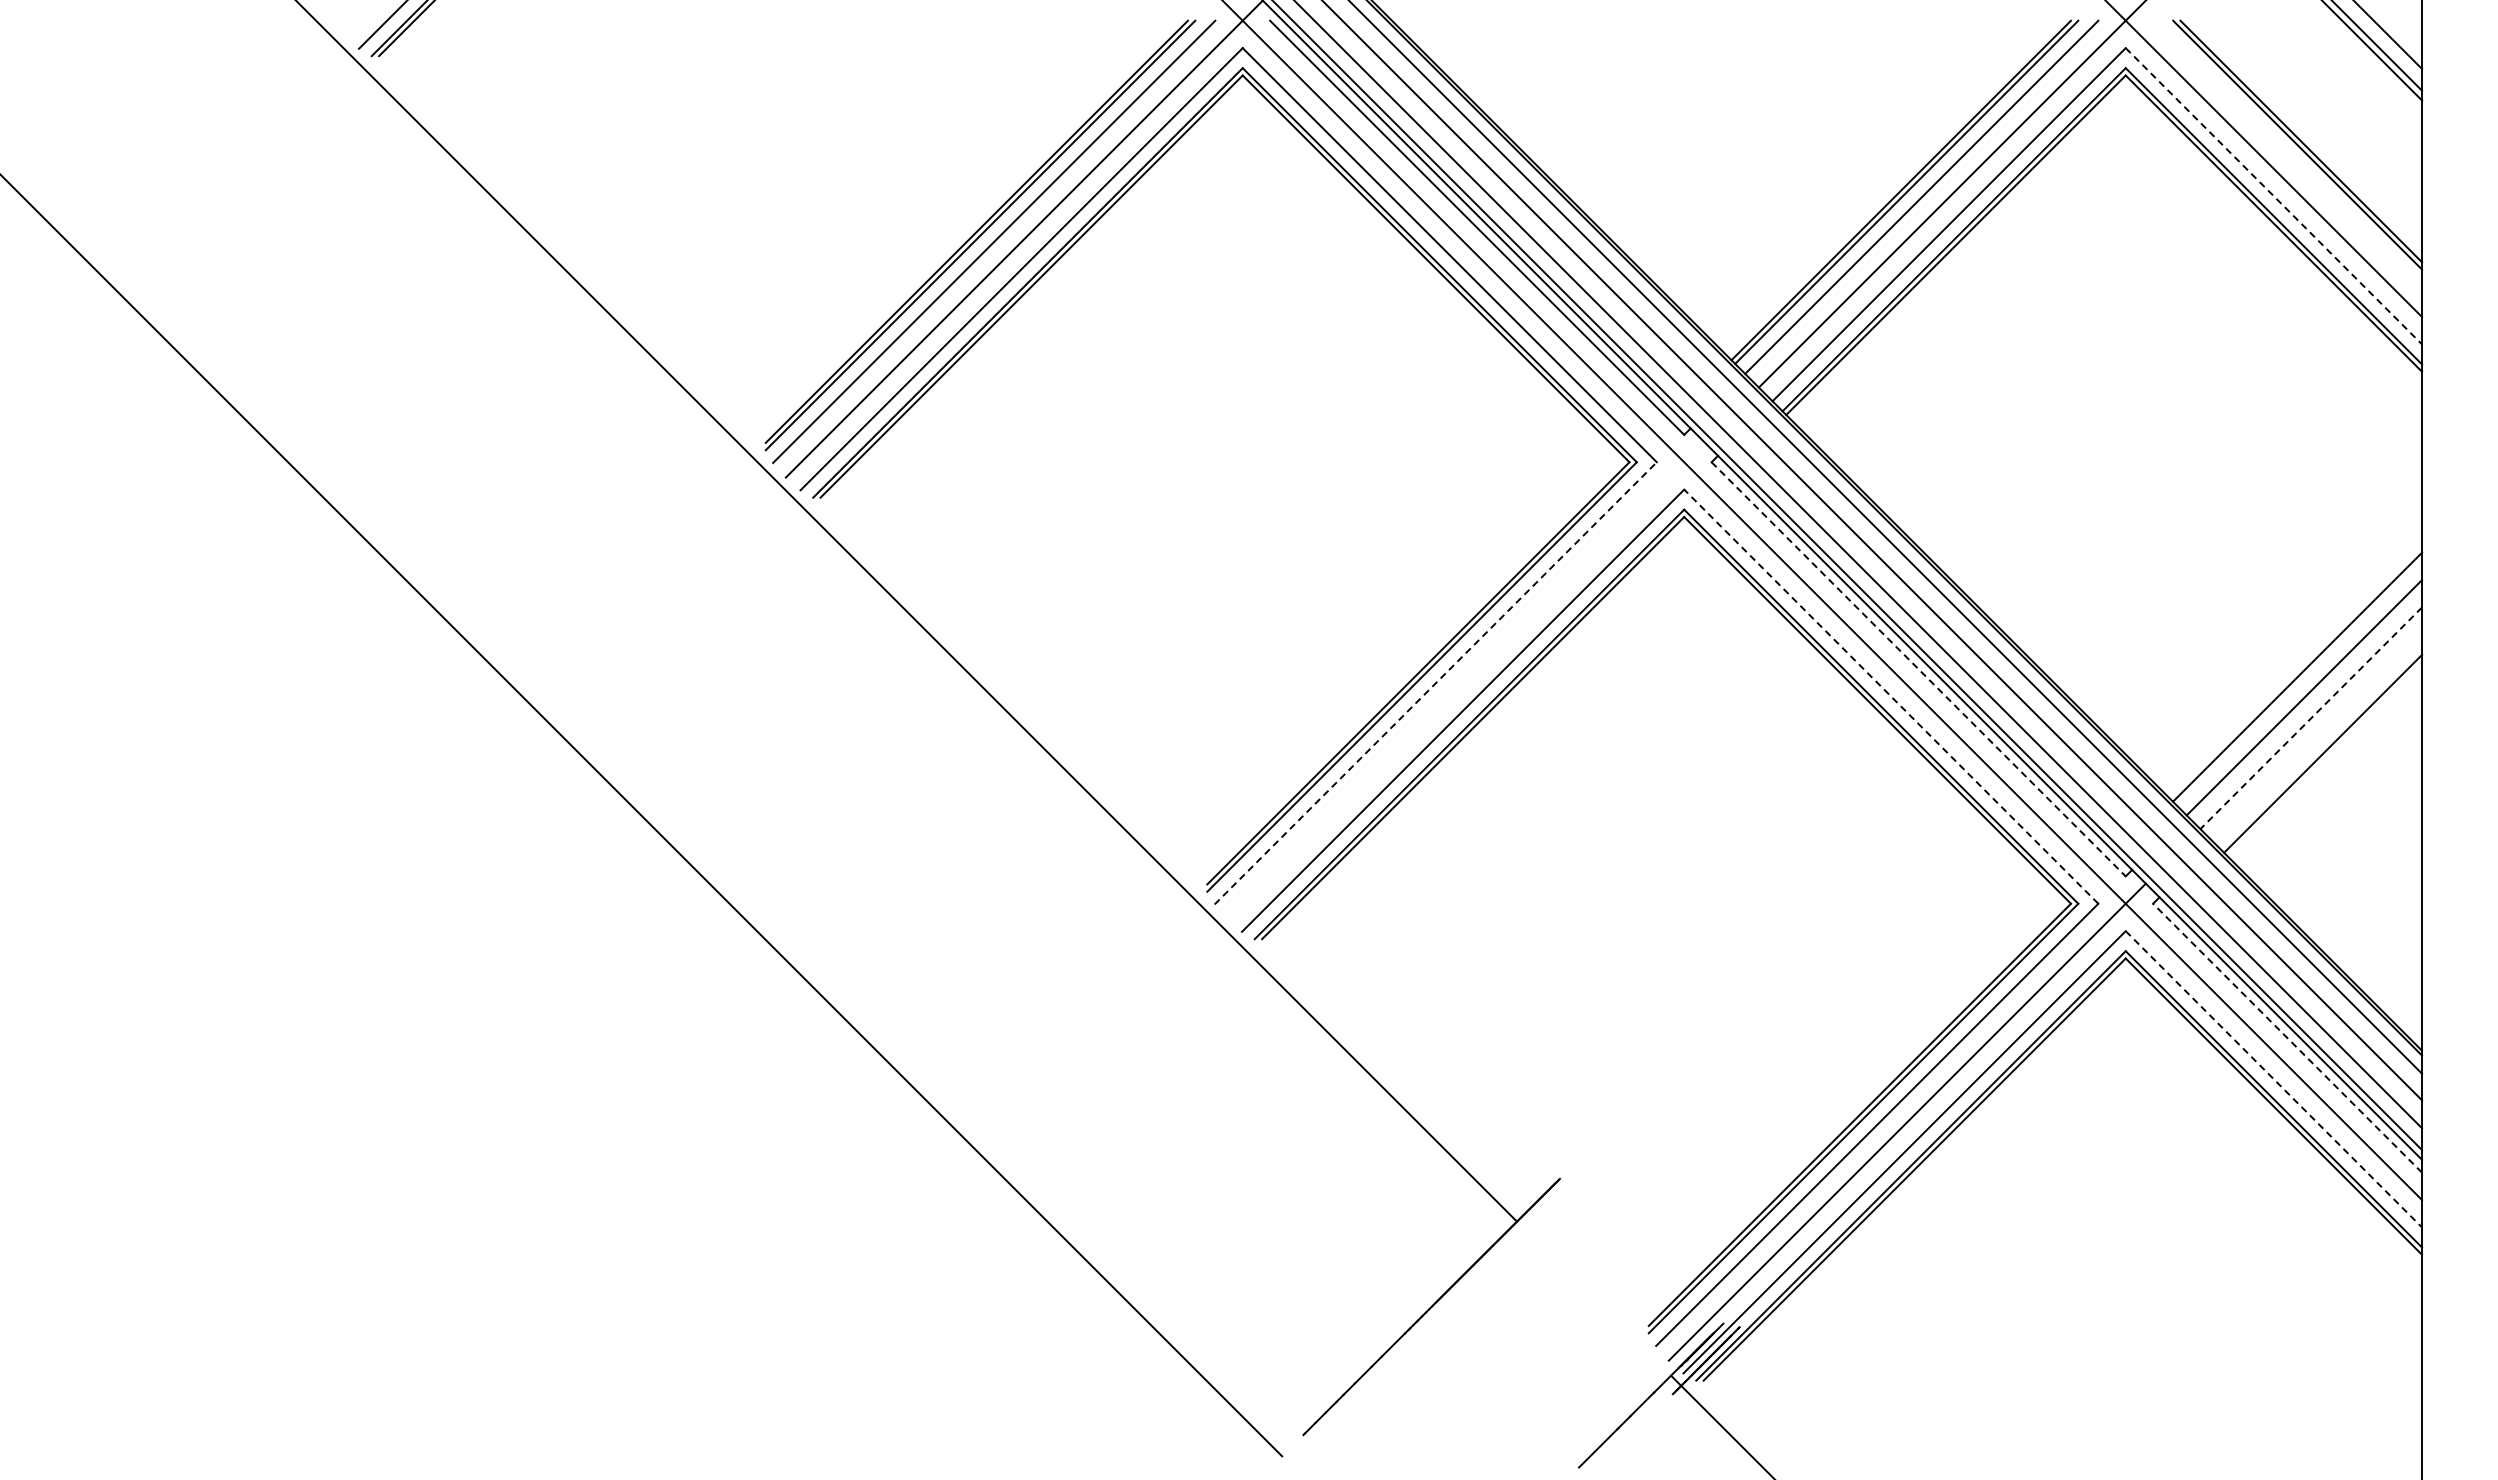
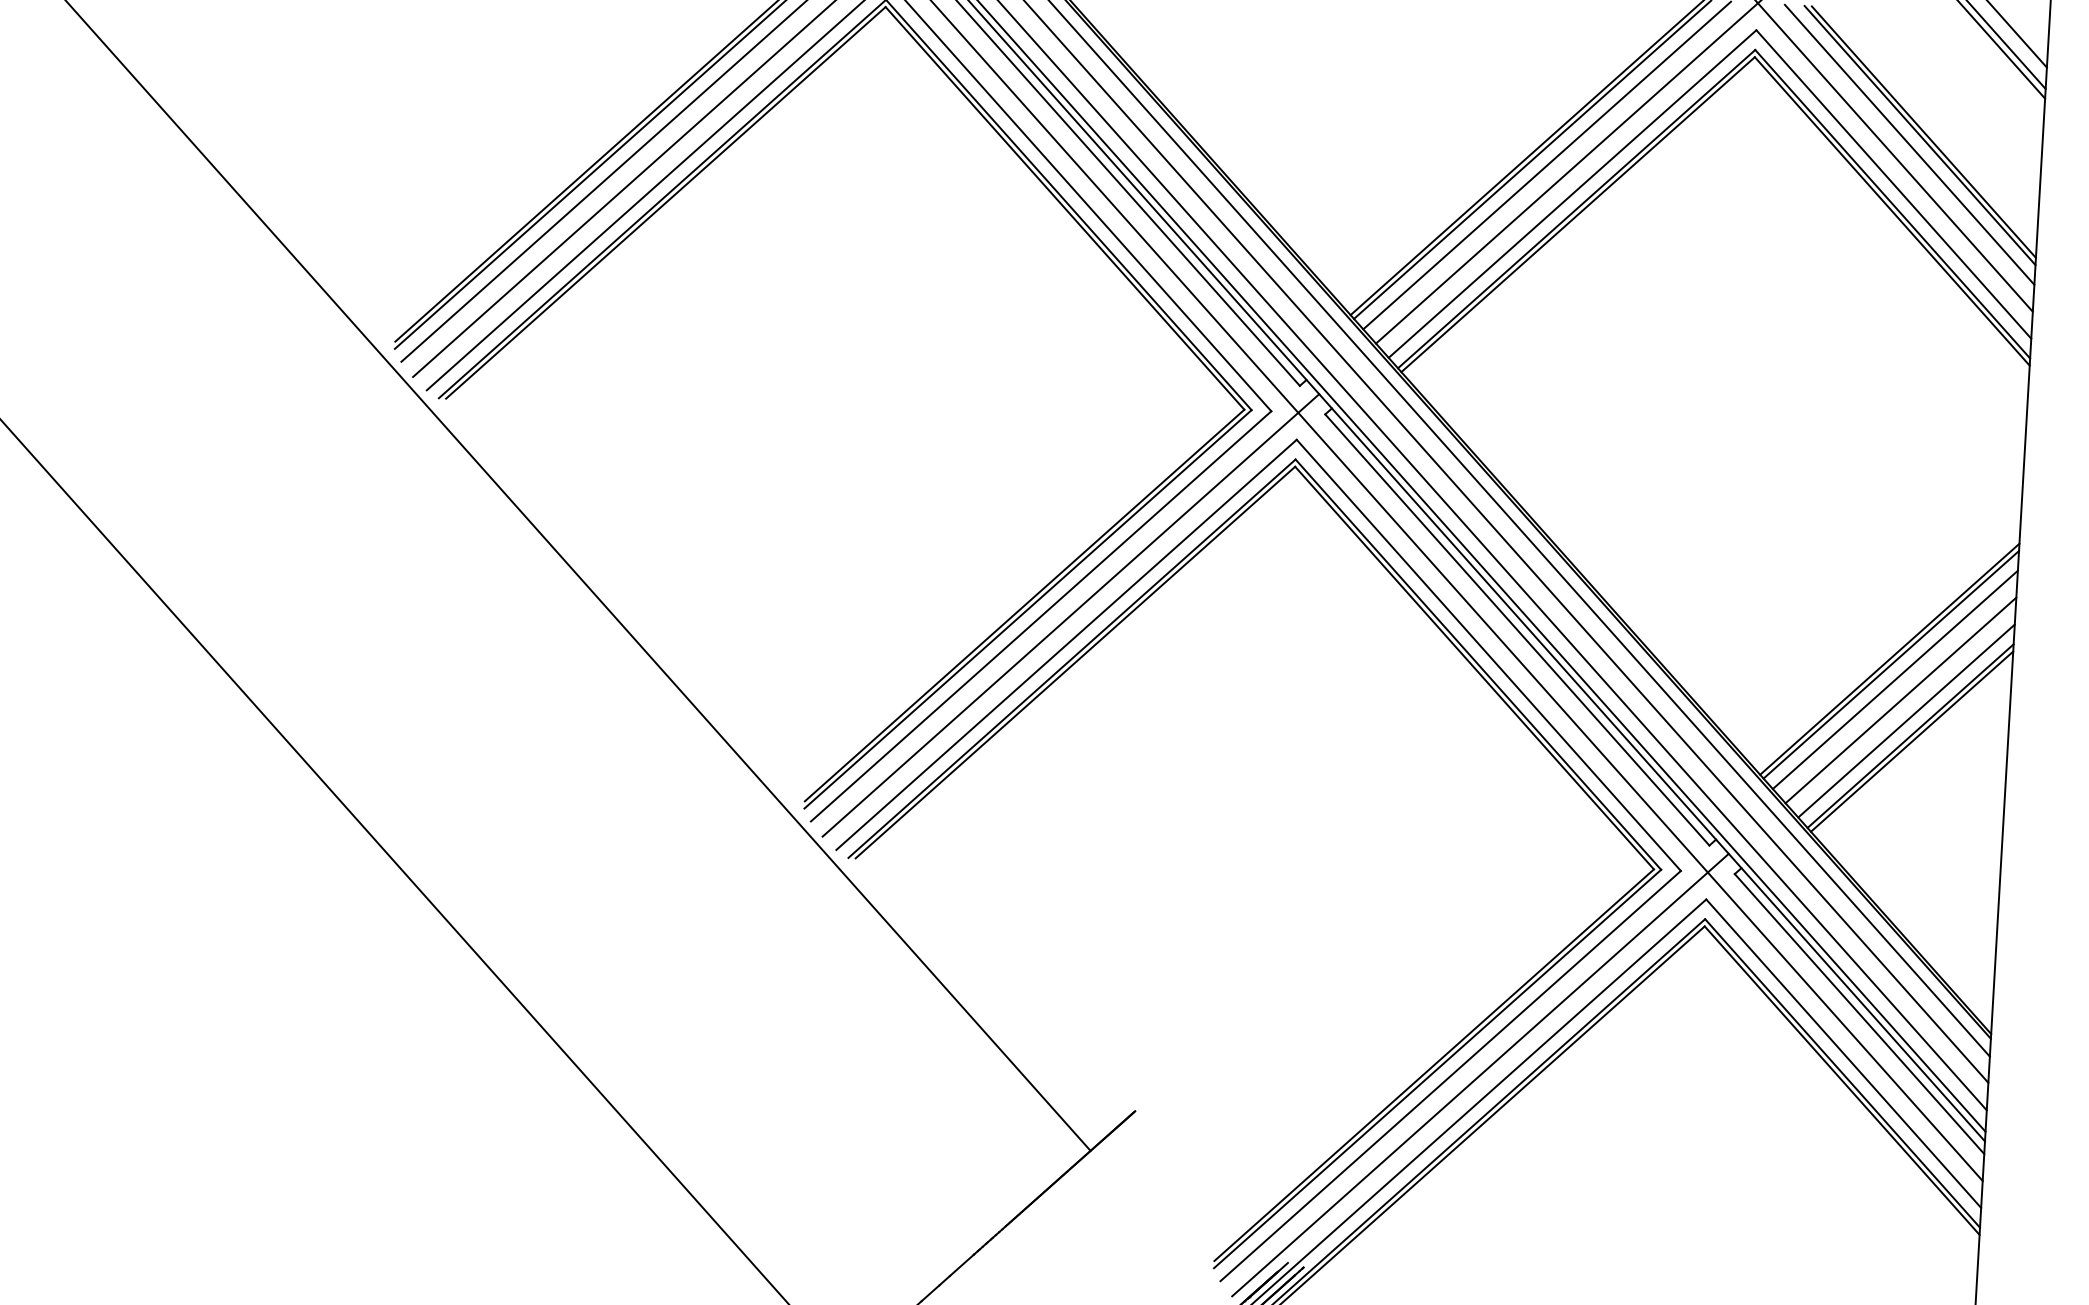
line: (2287, 154) -> (1909, 144), added
line: (2273, 196) -> (1893, 184), dashed -> solid
line: (1918, 669) -> (1517, 630), dashed -> solid
line: (1465, 680) -> (1070, 615), added
line: (2299, 682) -> (1891, 664), added
line: (1435, 683) -> (1040, 616), dashed -> solid
line: (1891, 696) -> (1489, 655), dashed -> solid
line: (2311, 718) -> (1901, 700), dashed -> solid
line: (2318, 738) -> (1906, 720), added
line: (2324, 759) -> (1911, 741), added
line: (2287, 1037) -> (1859, 1013), dashed -> solid
line: (2273, 1079) -> (1843, 1053), dashed -> solid

